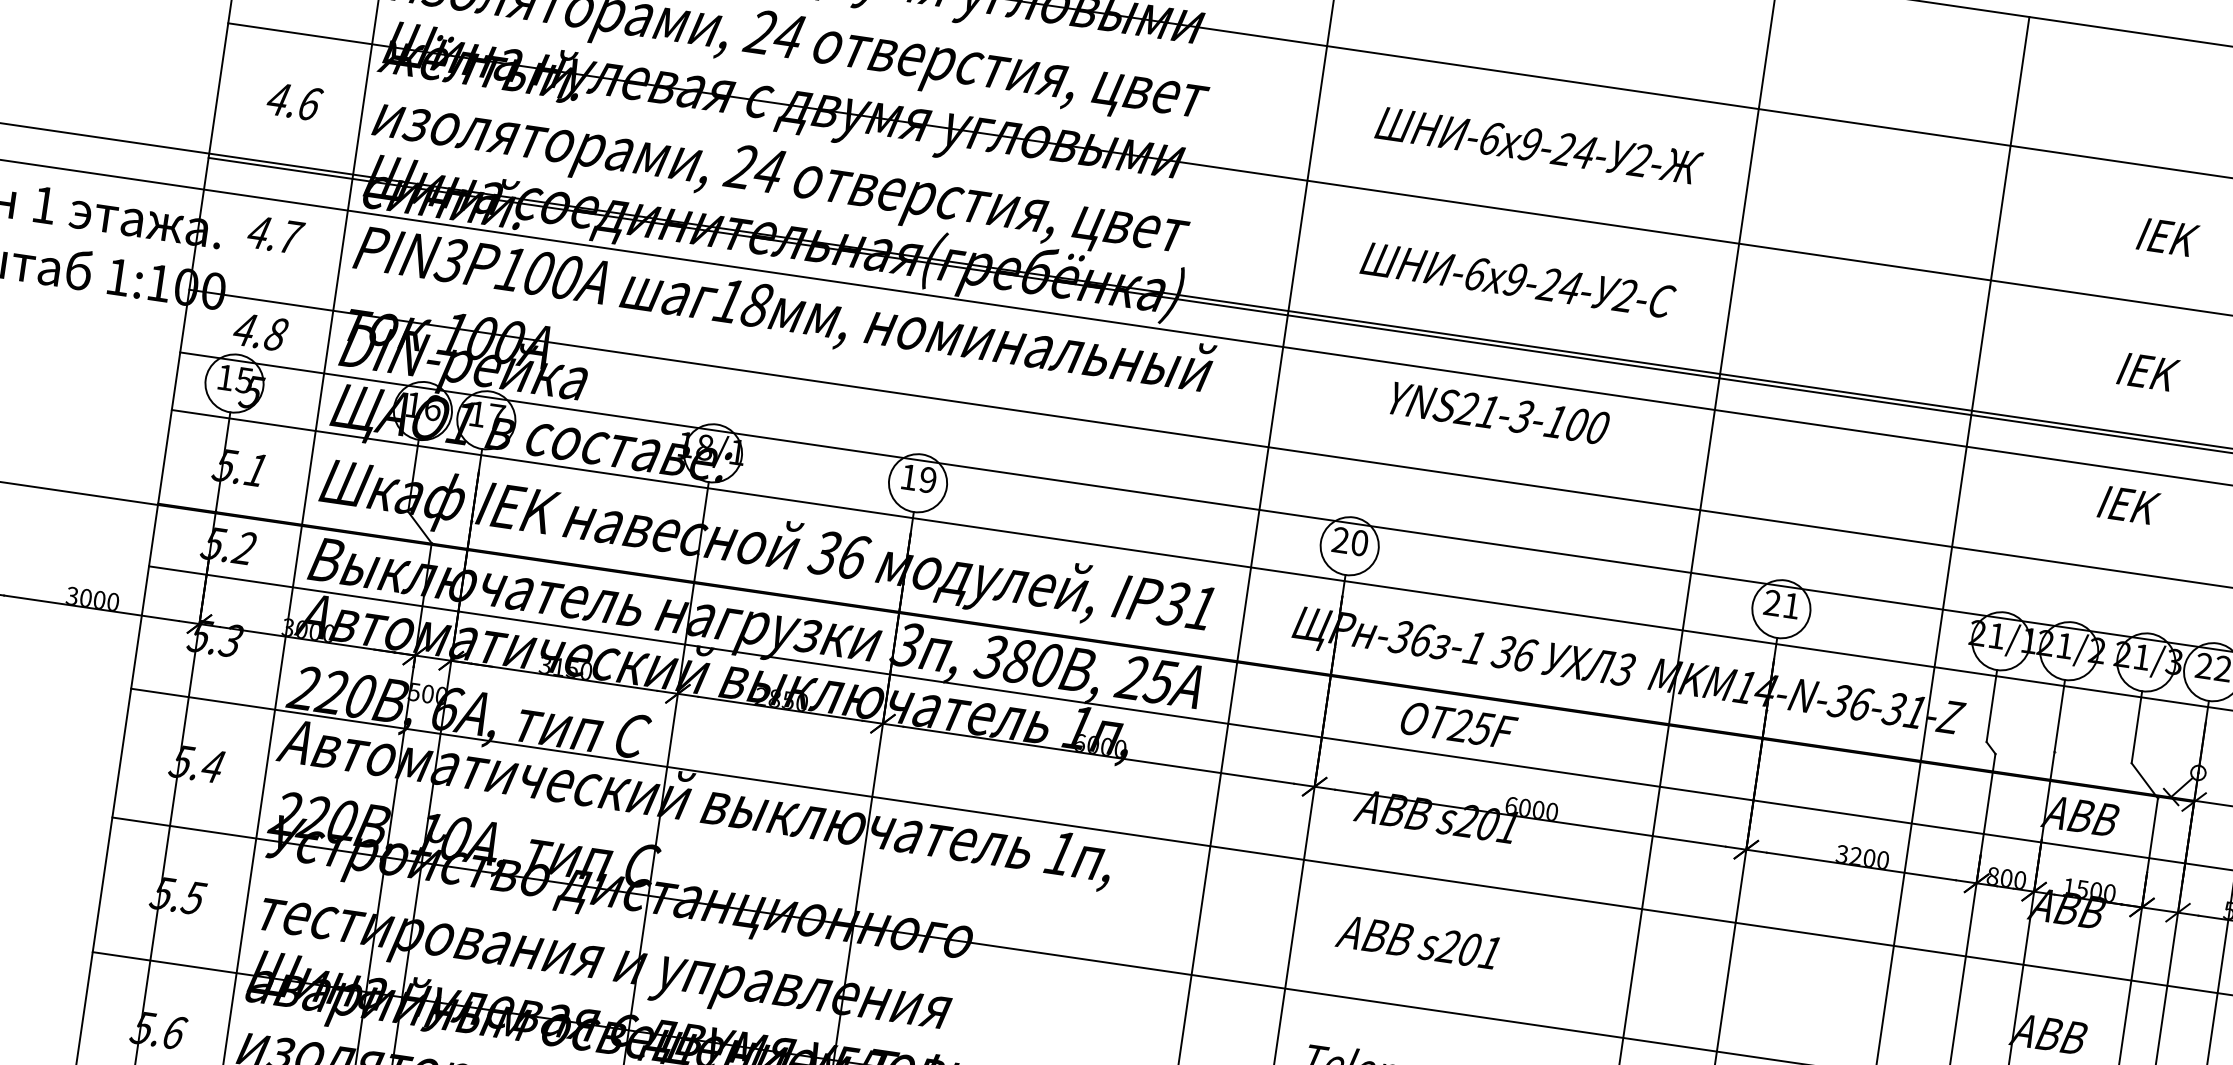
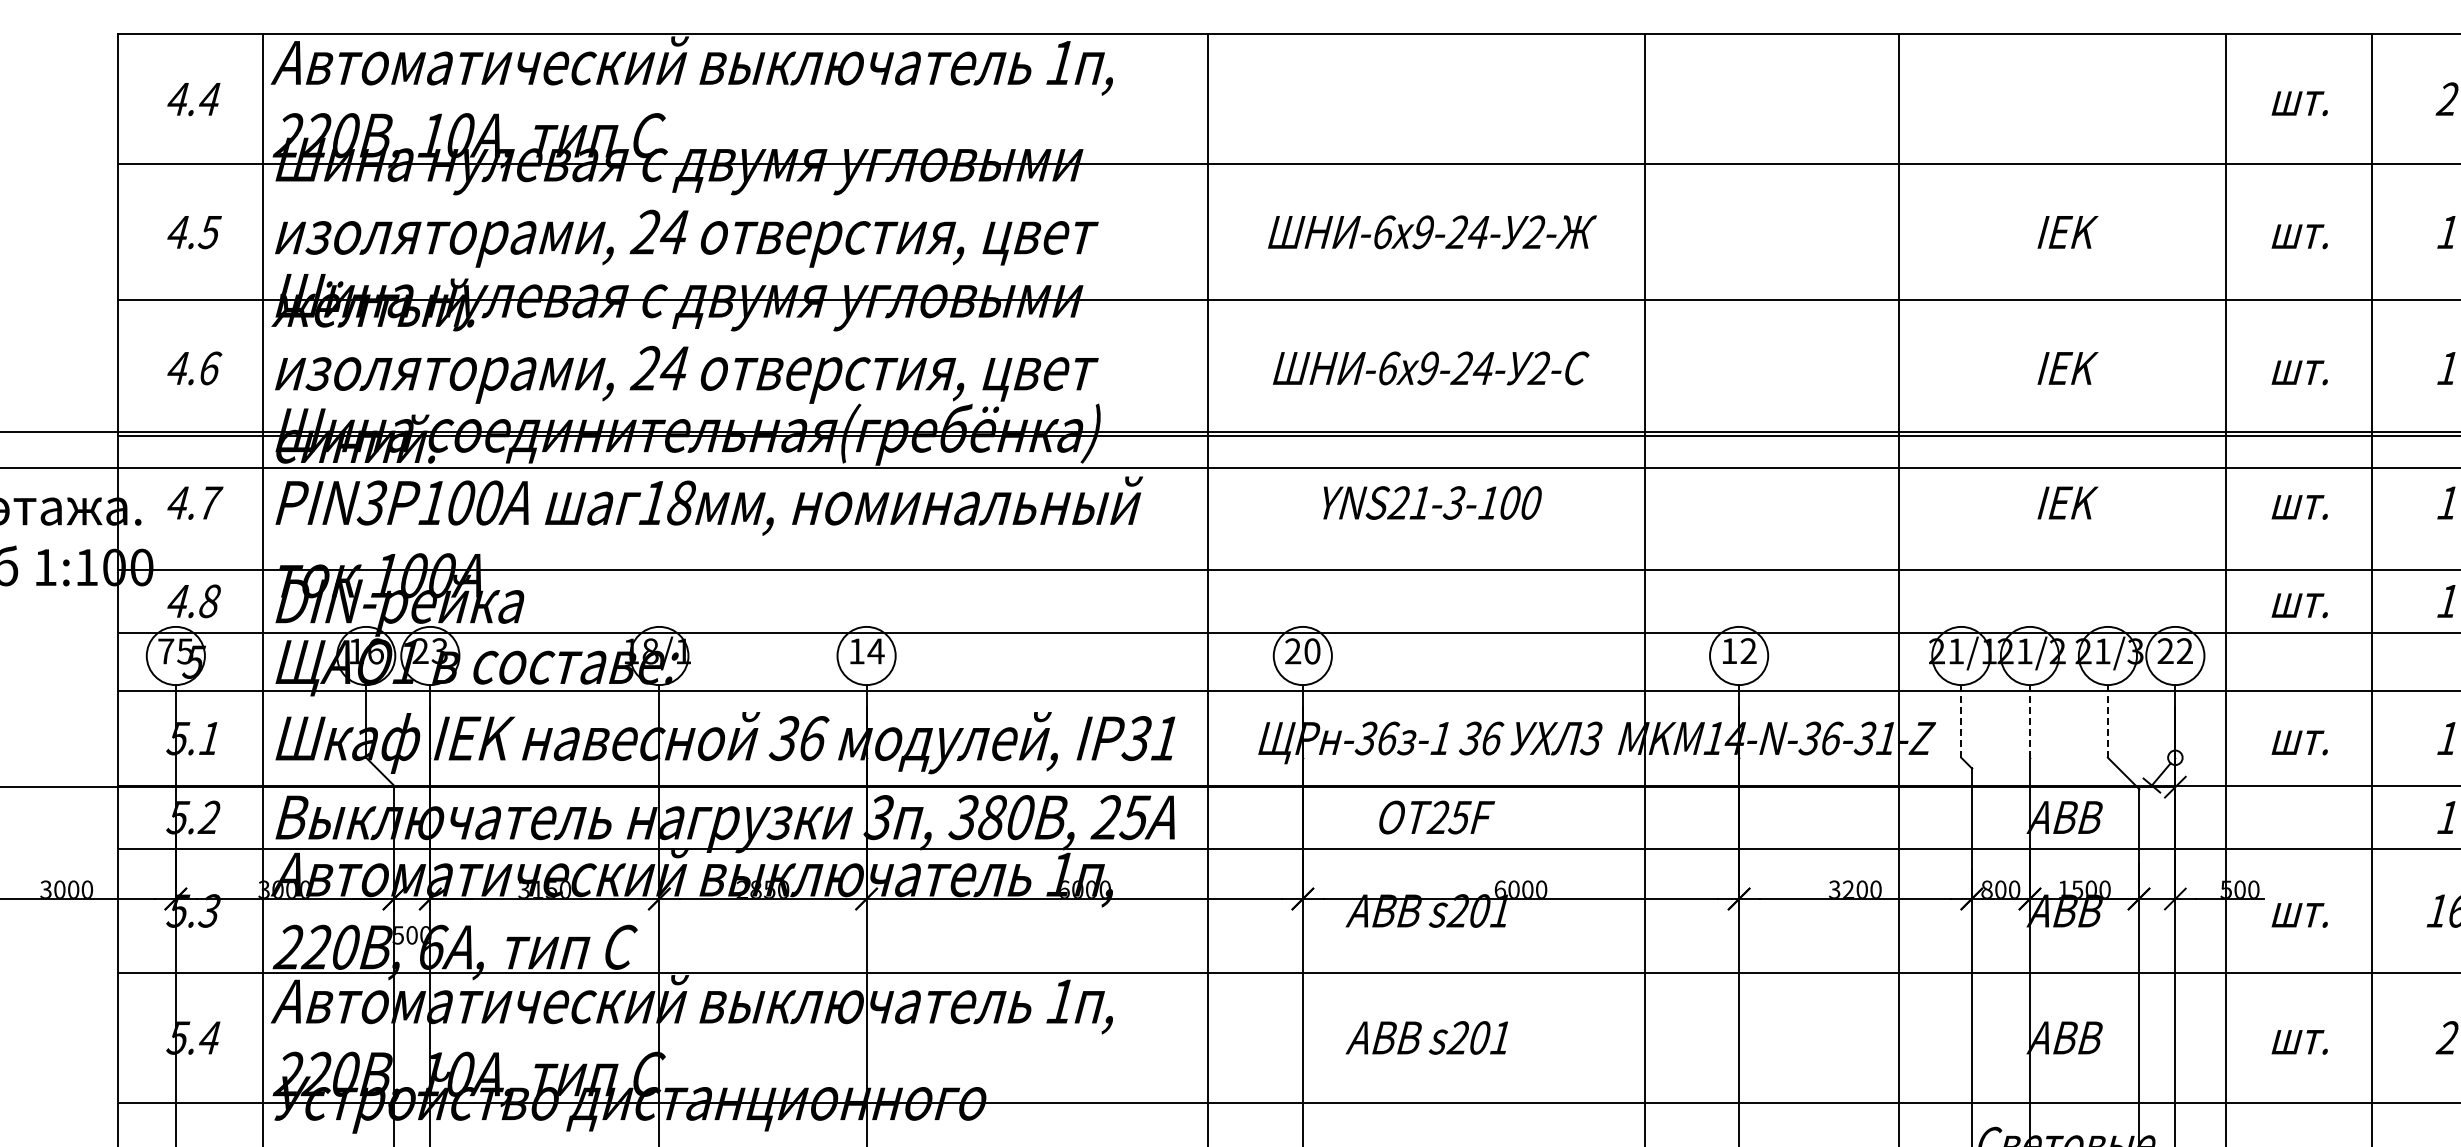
text: (225, 377) -> (166, 651), 15 -> 75
text: (486, 414) -> (429, 650), 17 -> 23
text: (927, 480) -> (875, 651), 19 -> 14
text: (1781, 603) -> (1738, 650), 21 -> 12
line: (1992, 705) -> (1961, 720), solid -> dashed
line: (2059, 714) -> (2029, 720), solid -> dashed
line: (2136, 726) -> (2107, 720), solid -> dashed

